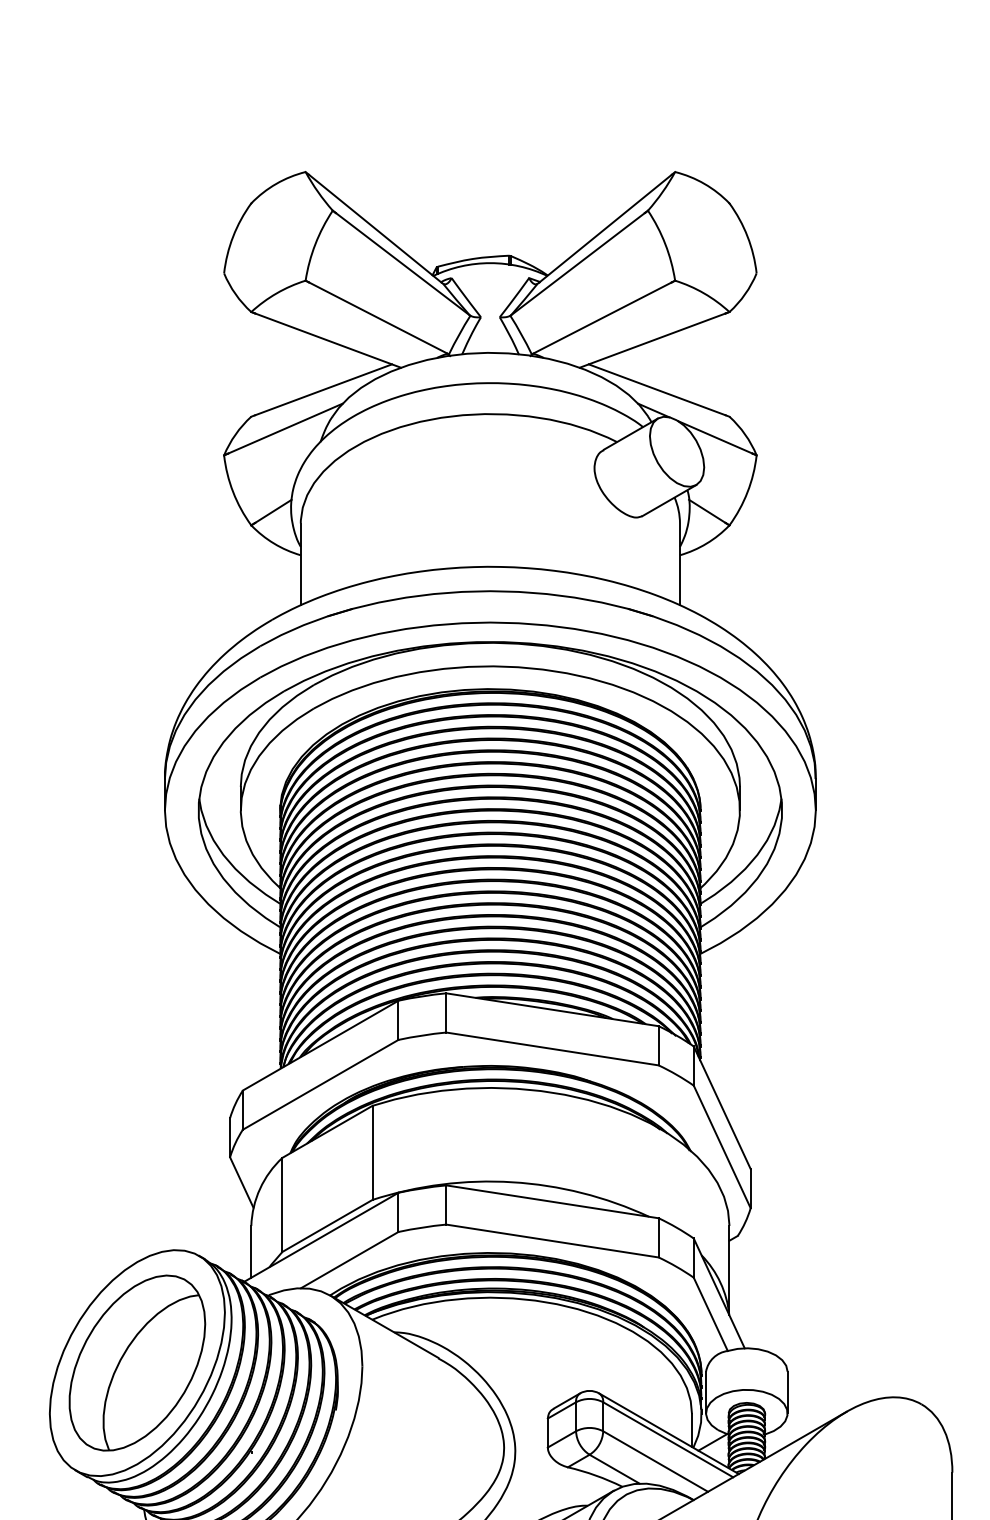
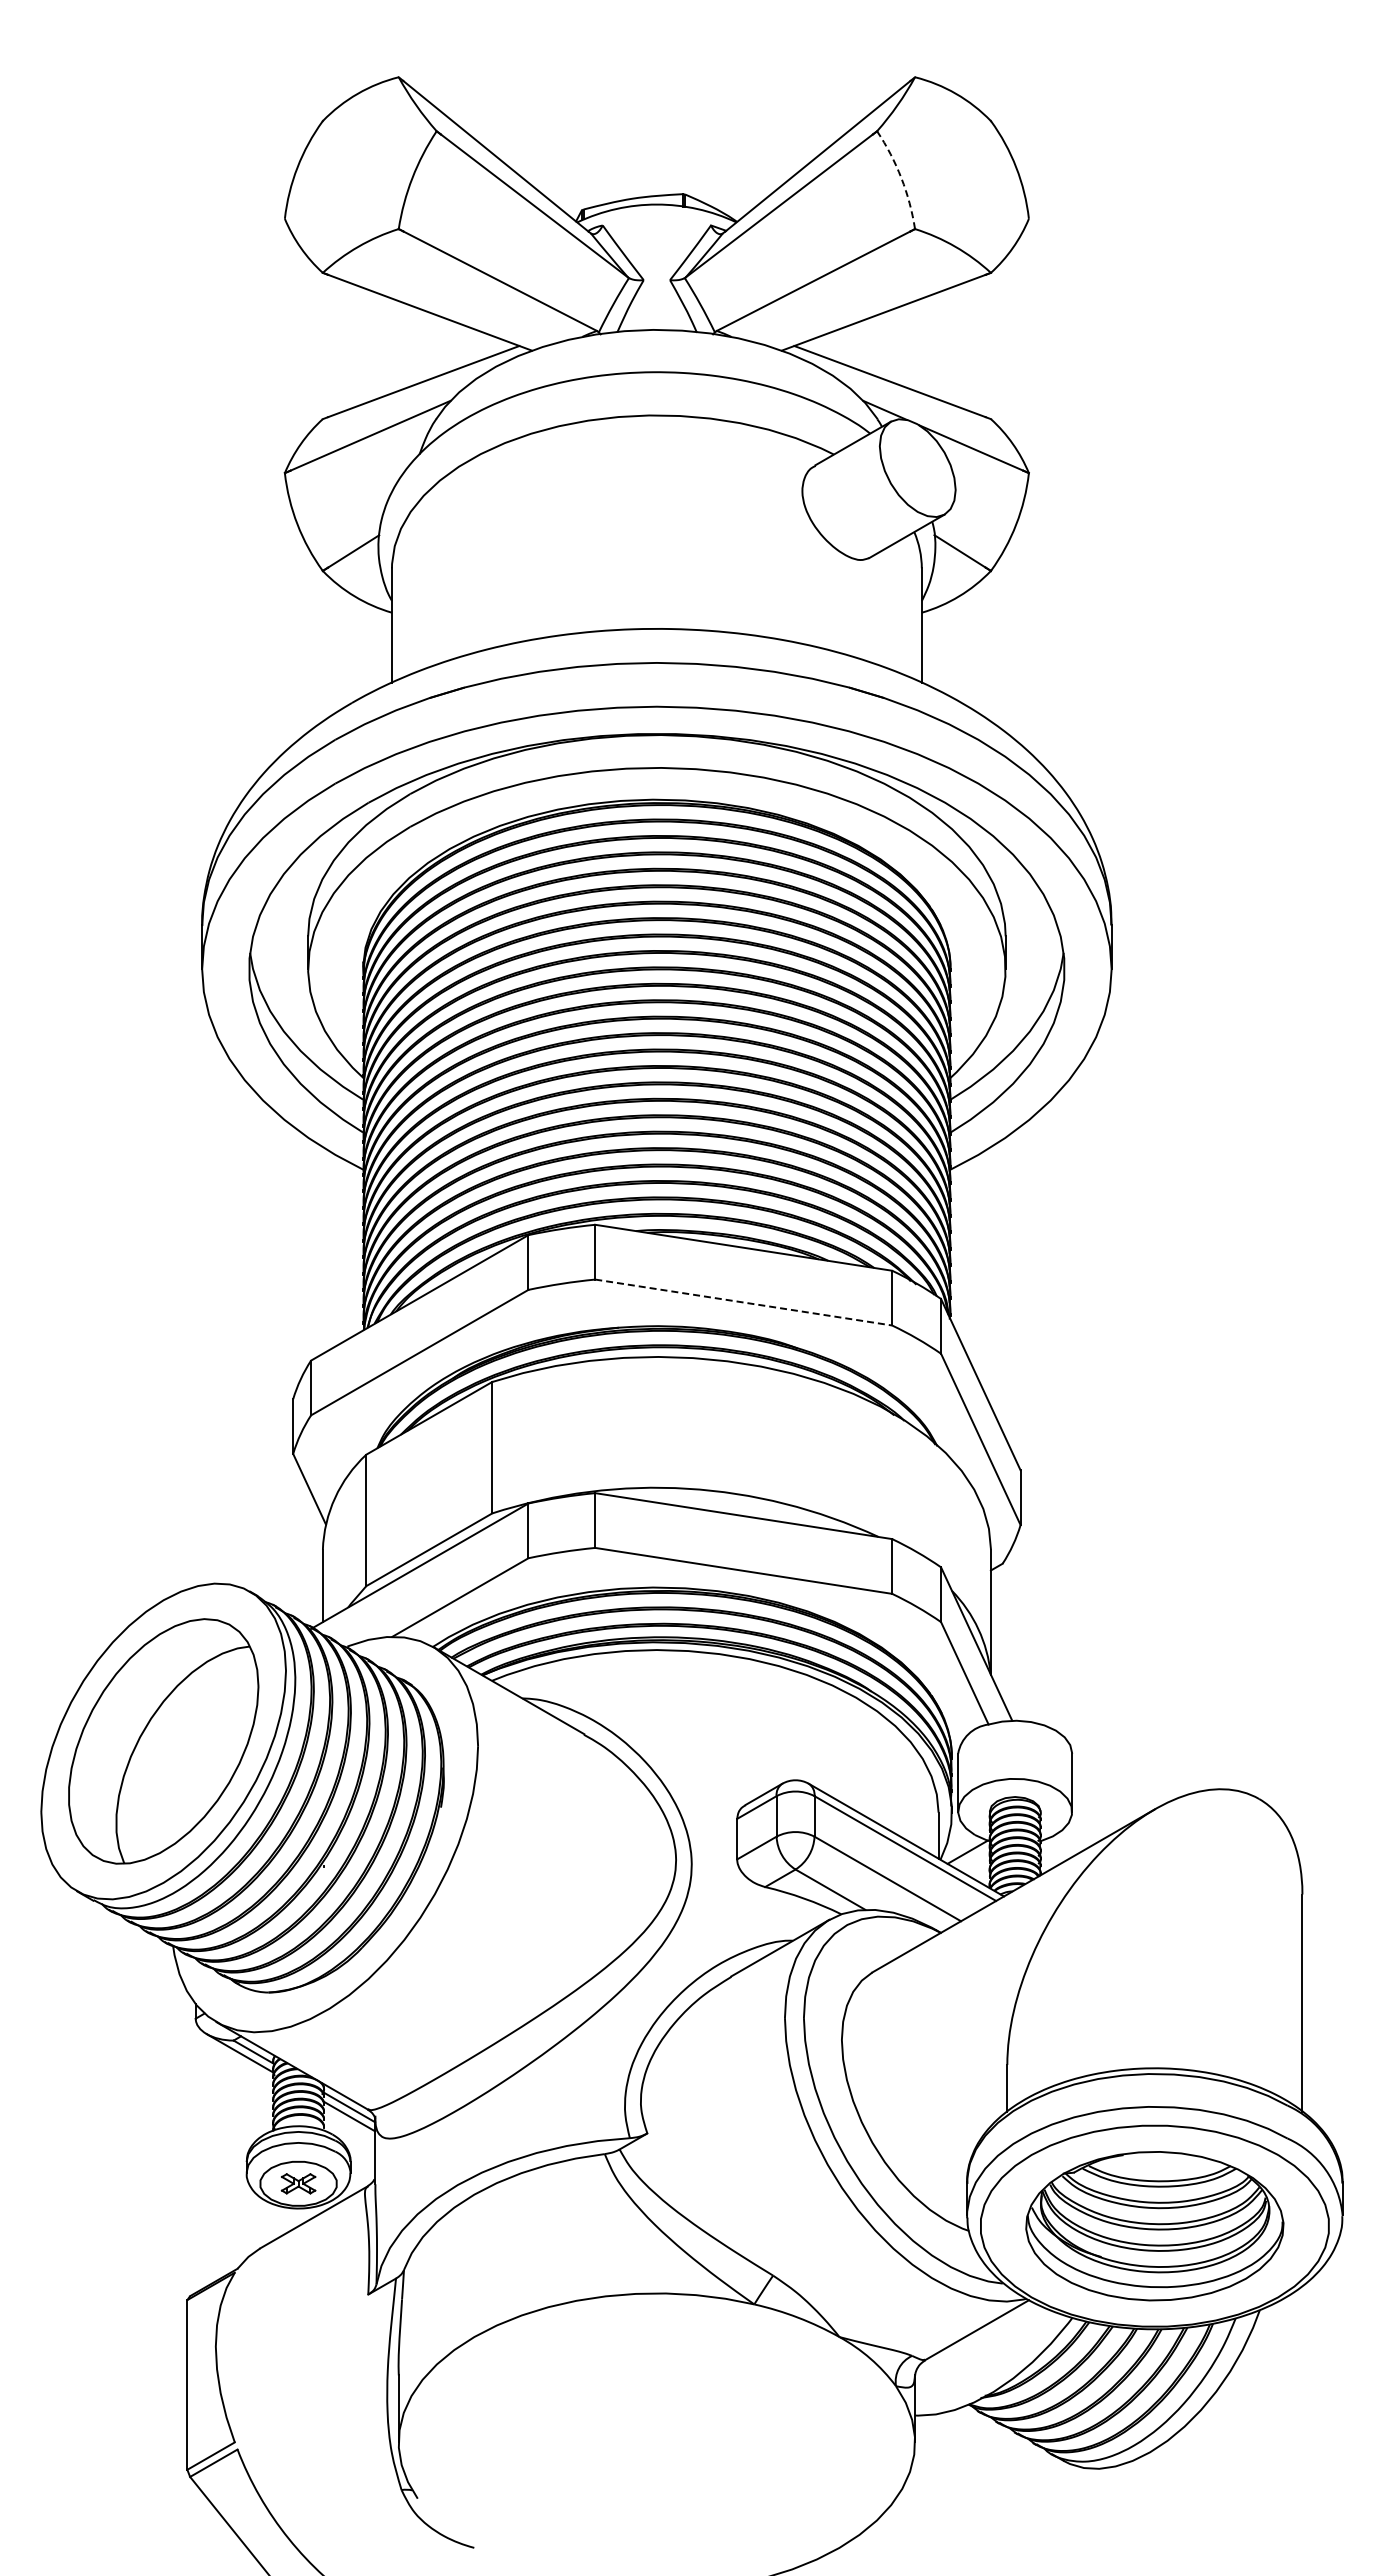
arc: (665, 244) -> (901, 178), solid -> dashed
line: (553, 1048) -> (744, 1302), solid -> dashed

